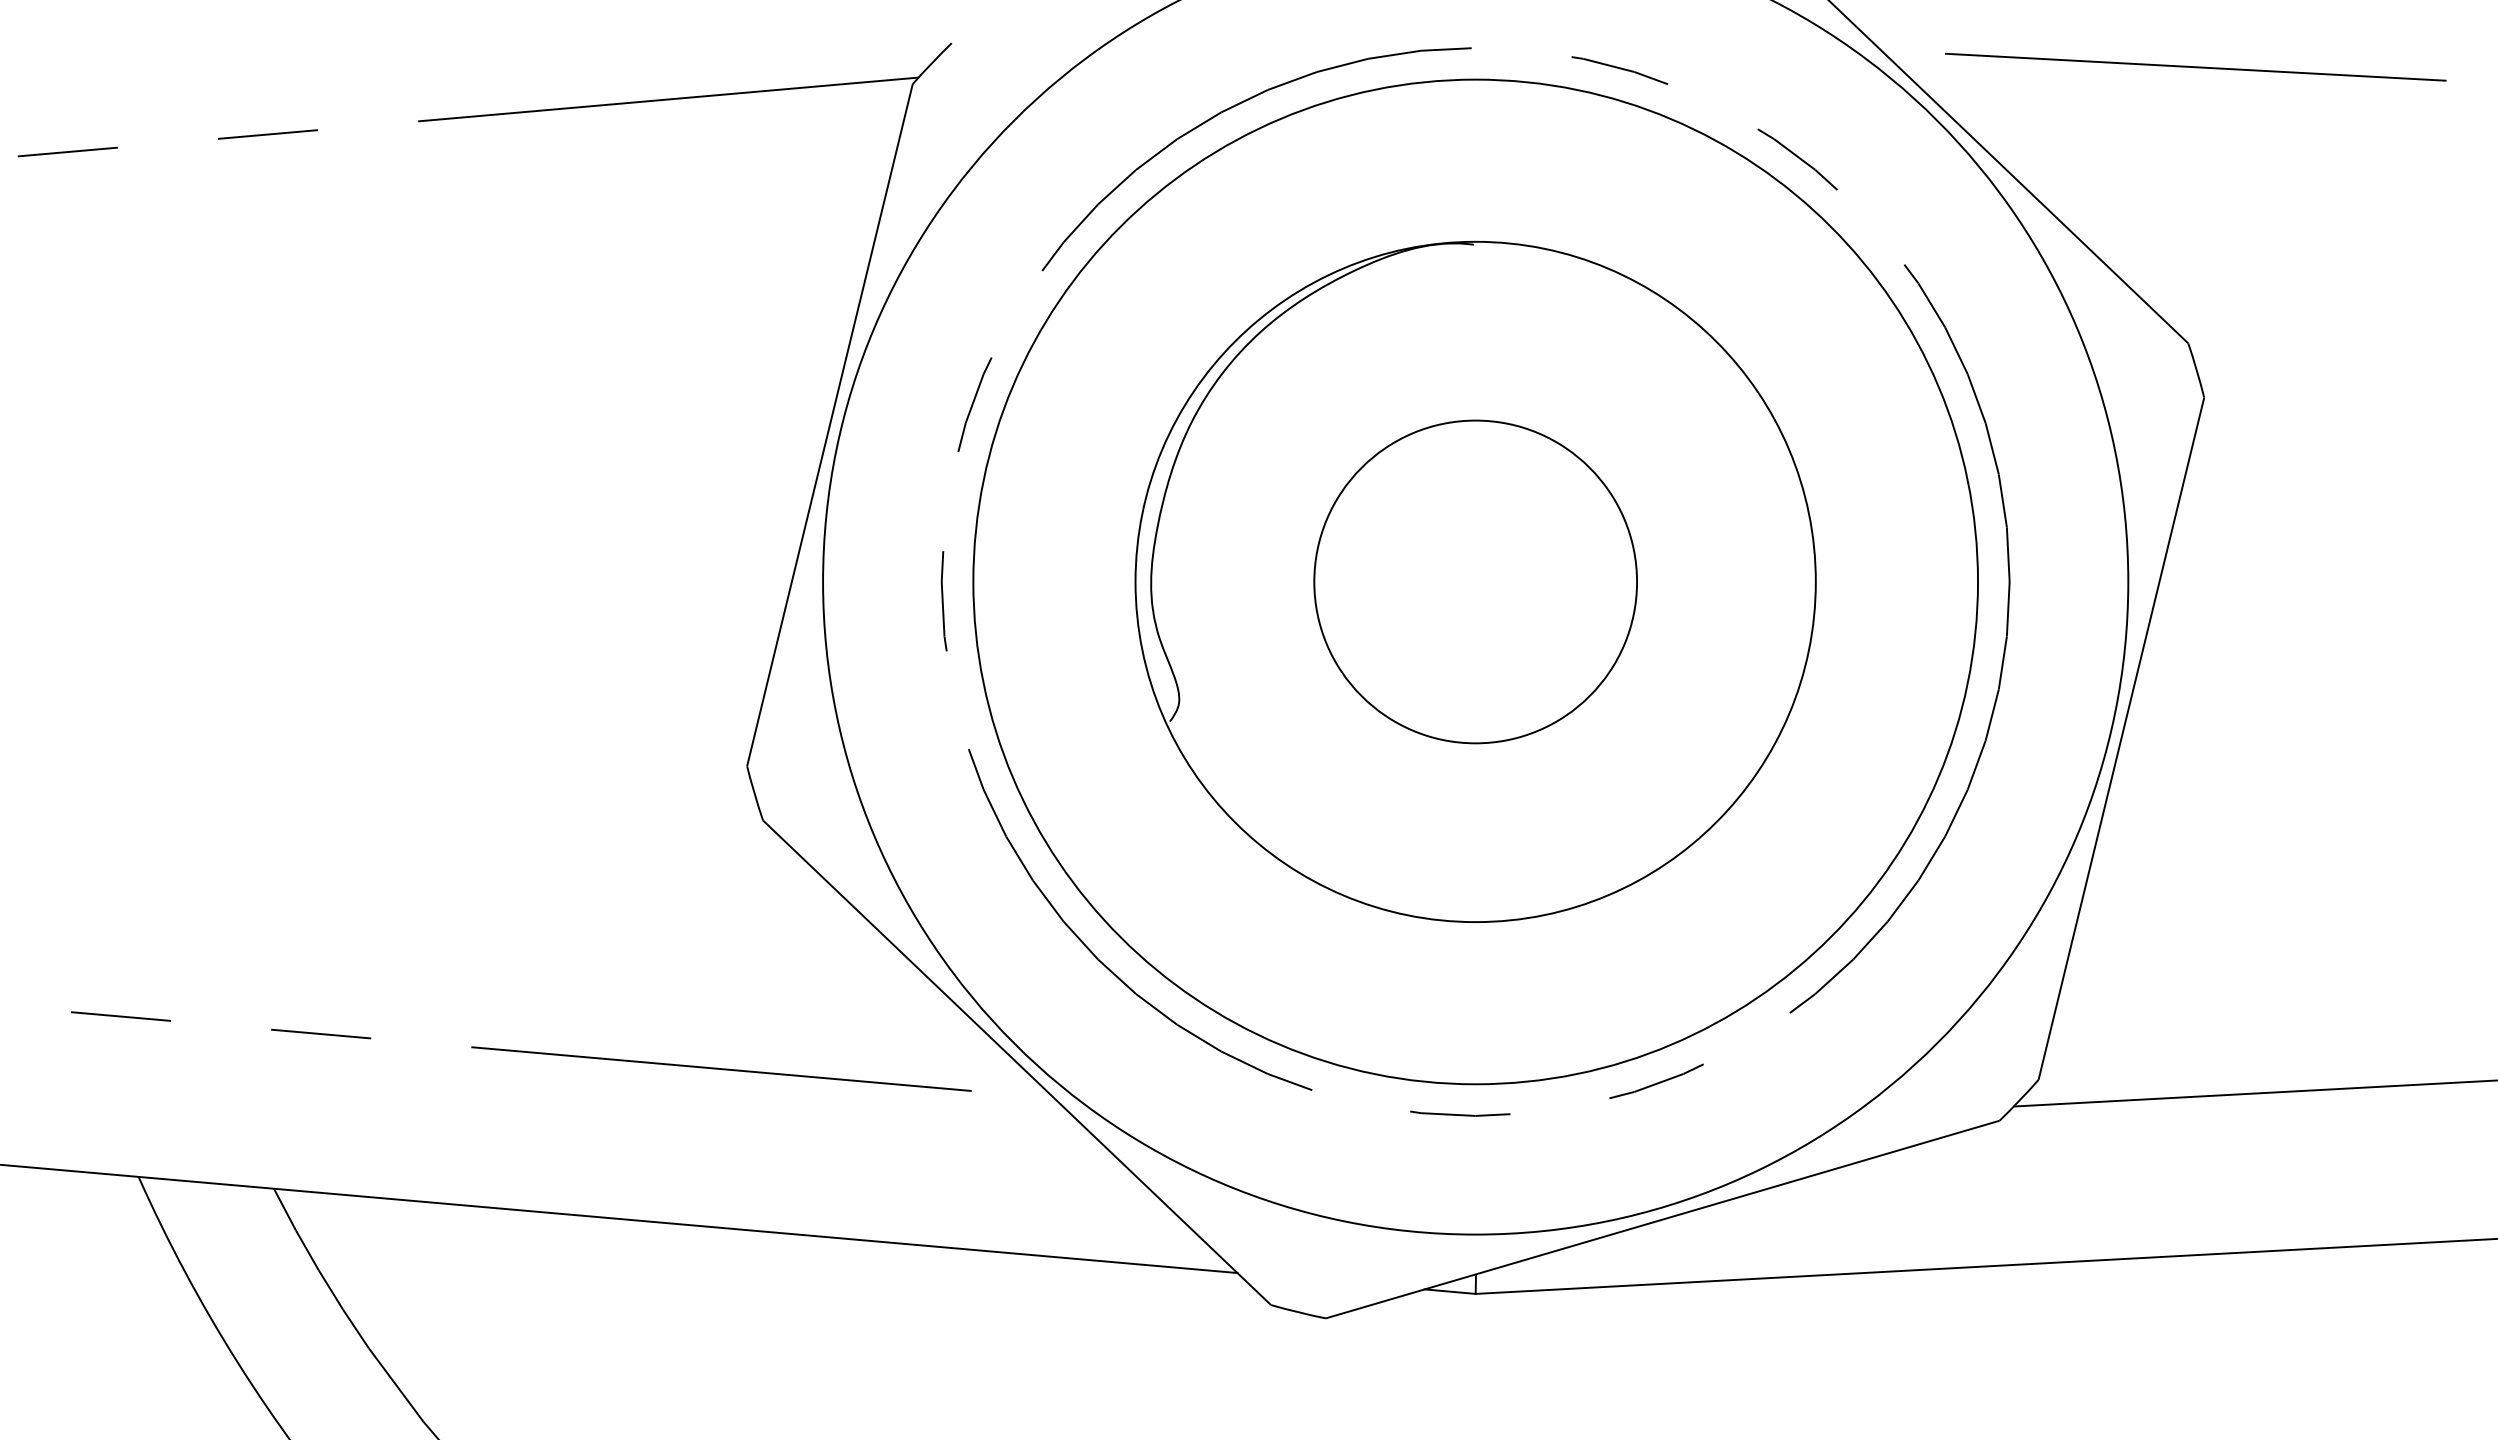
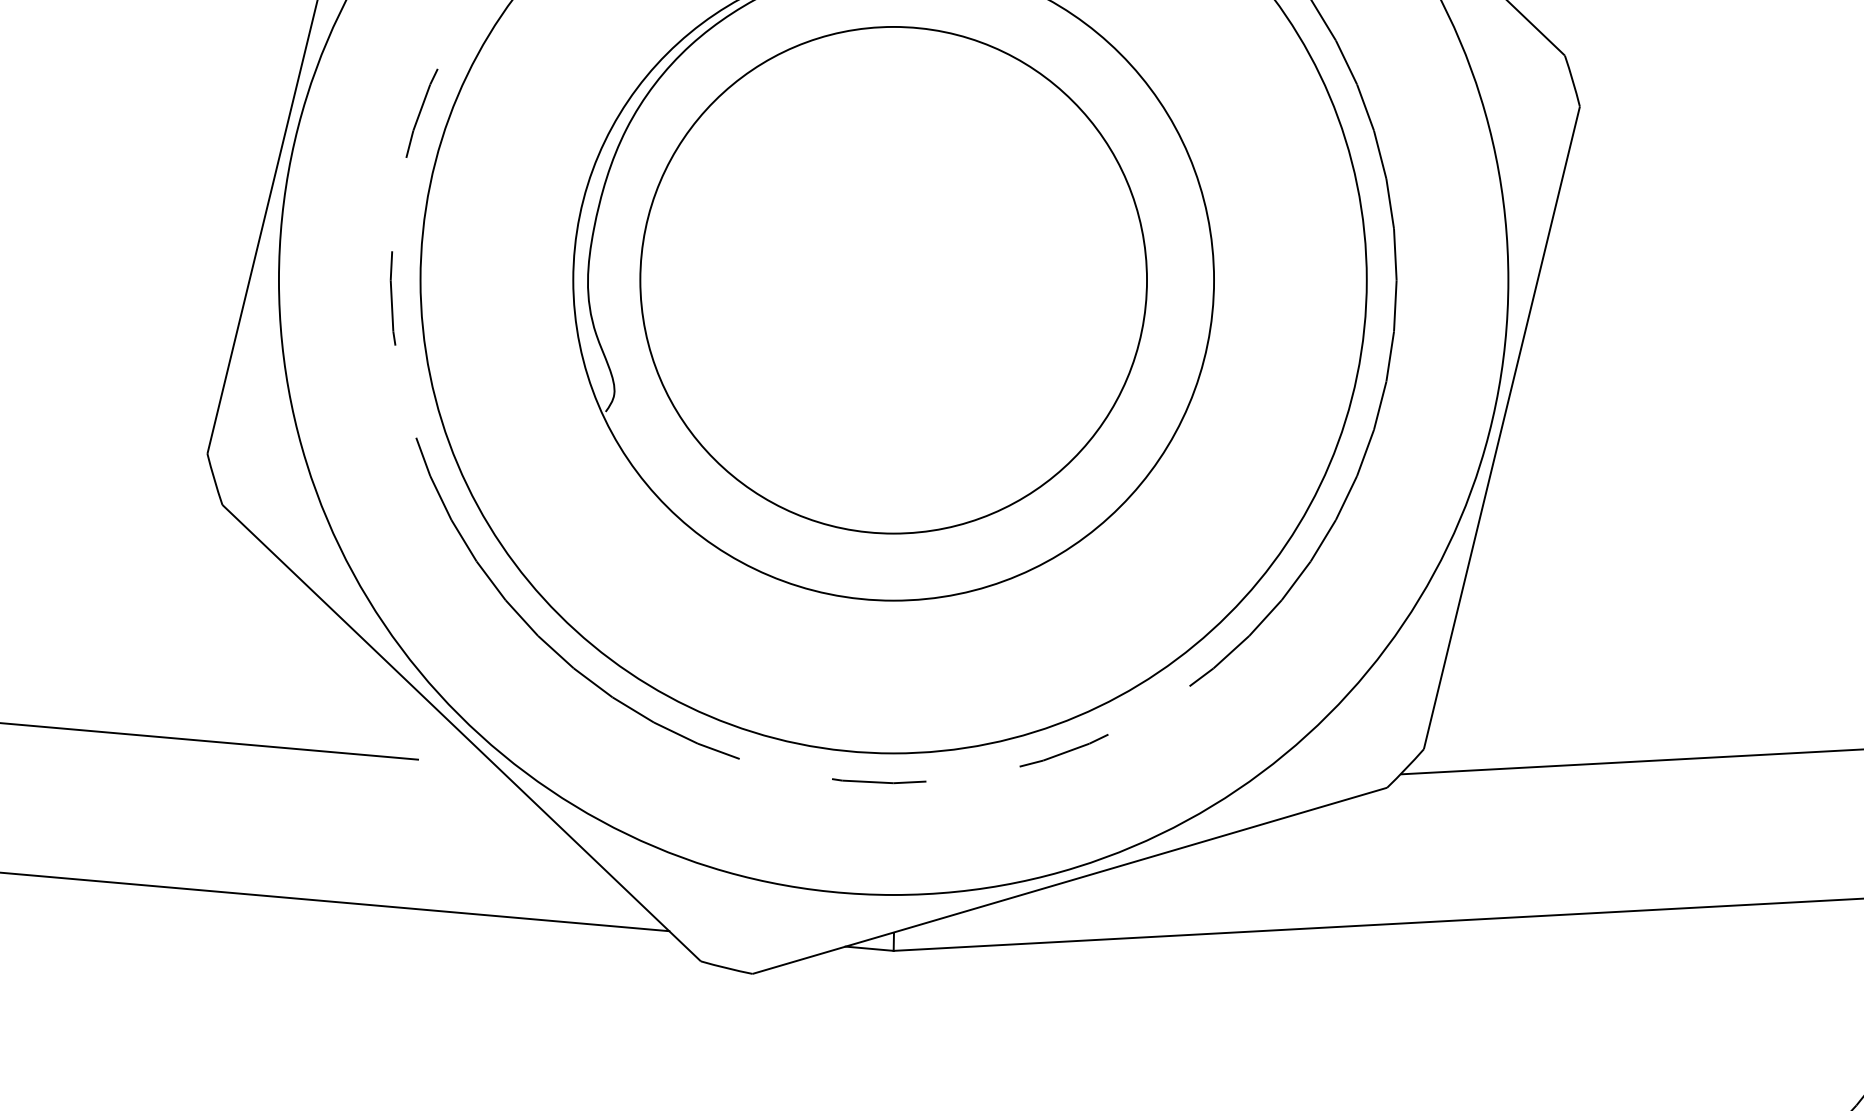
circle: (1475, 581) -> (893, 279), size x1.67

